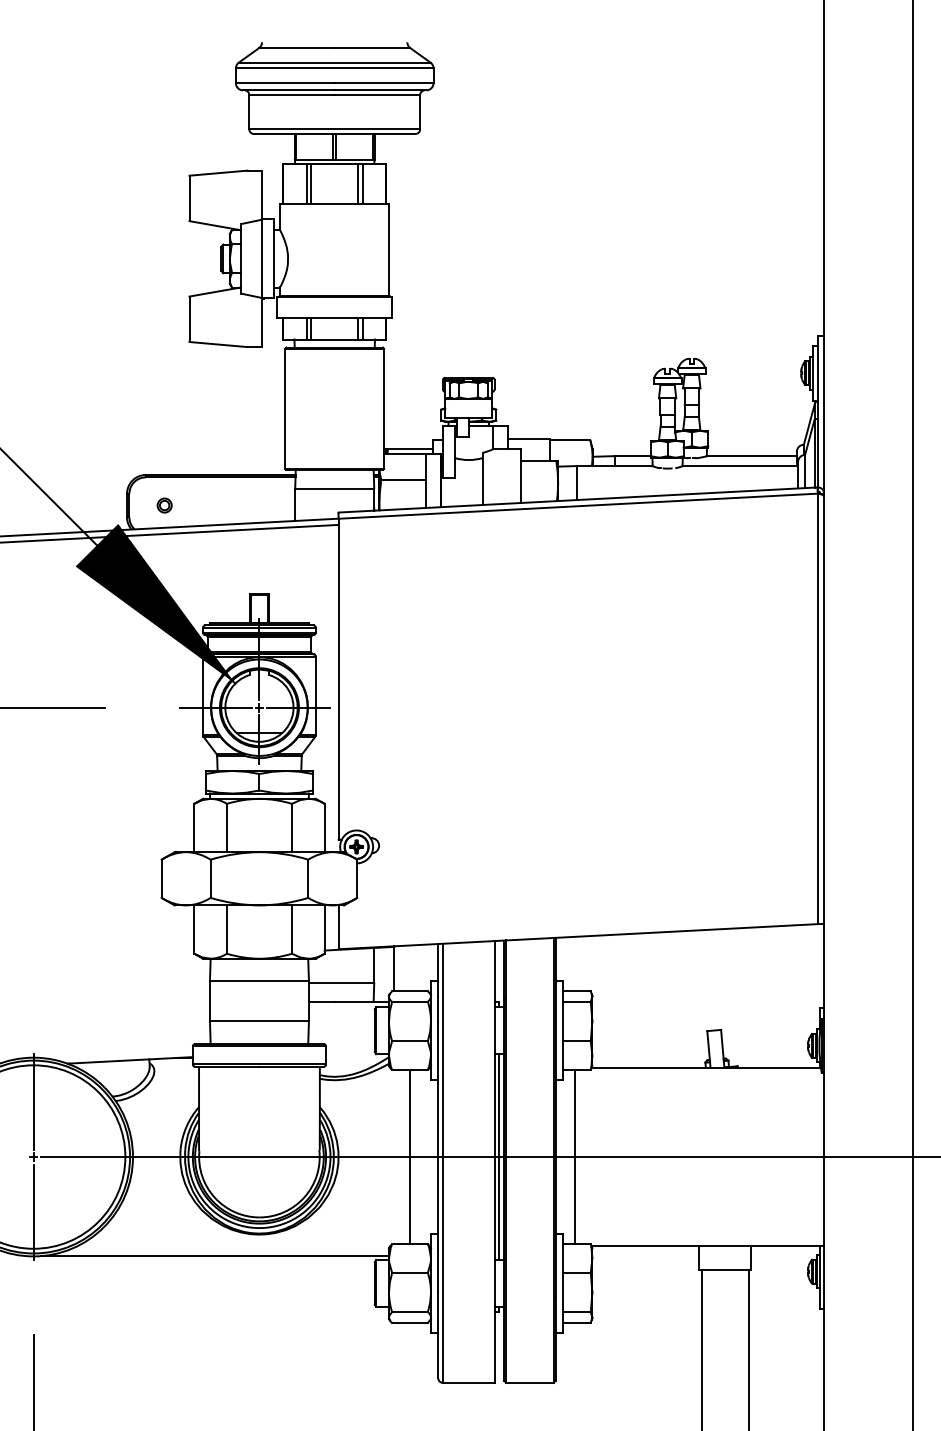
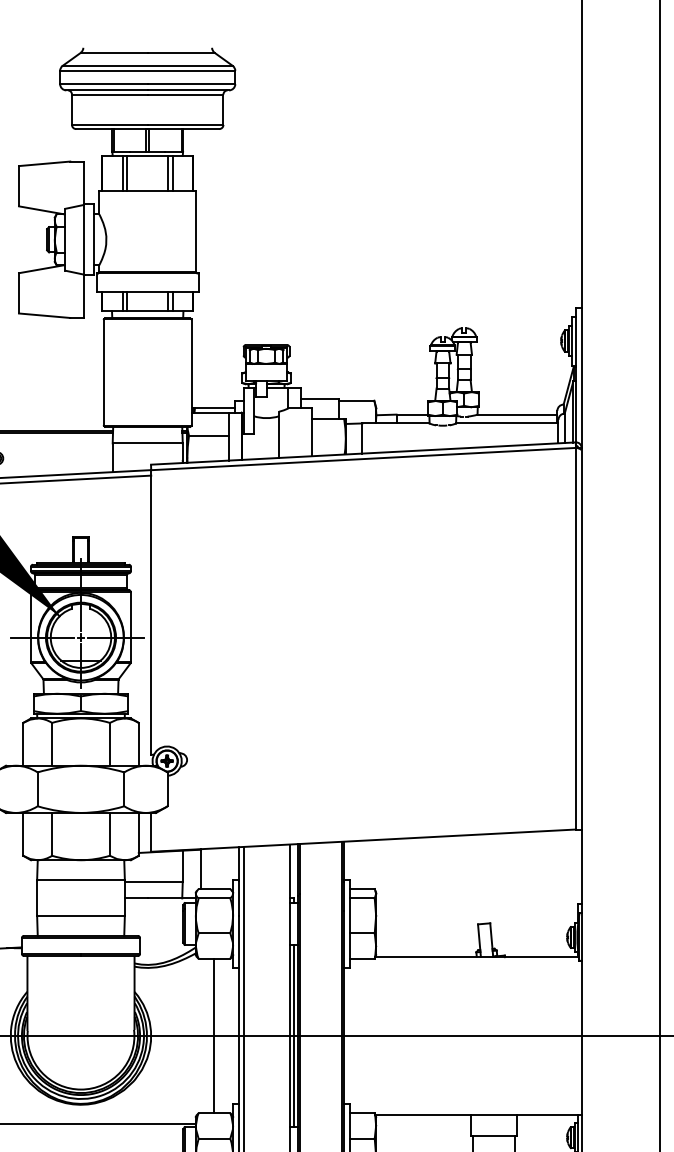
line: (574, 1157) -> (360, 1036), removed

